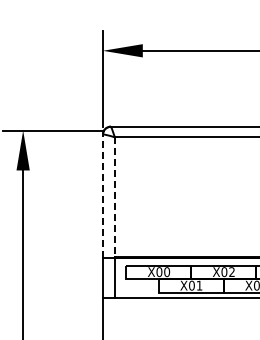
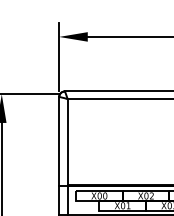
line: (102, 196) -> (58, 141), dashed -> solid
line: (114, 197) -> (67, 142), dashed -> solid

